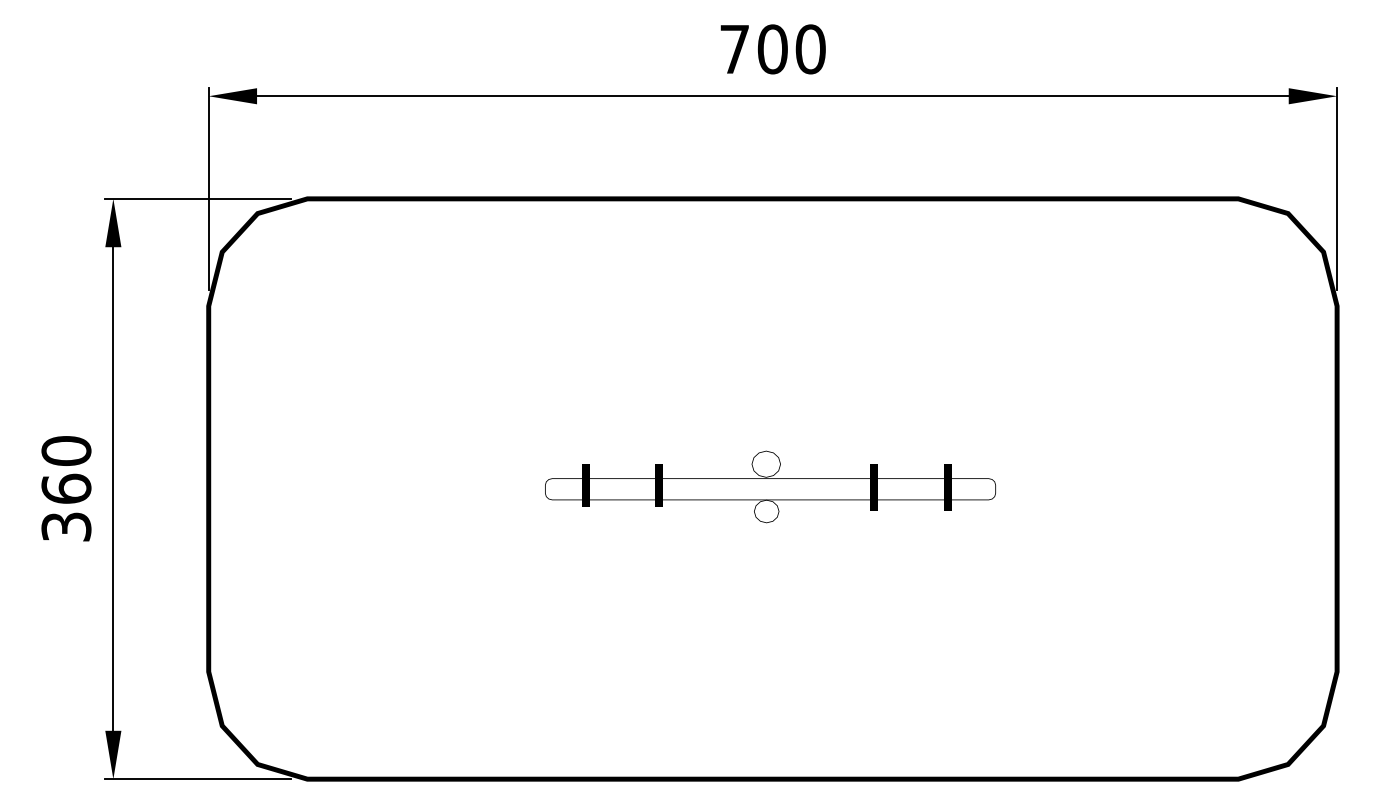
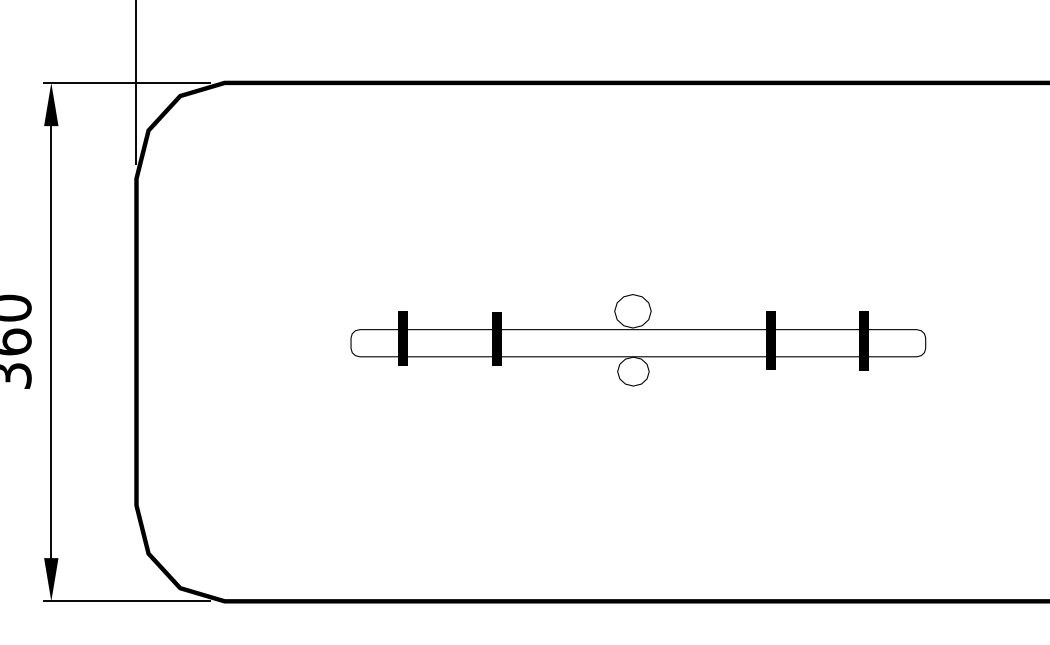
part: (770, 486) -> (638, 339), size x1.43

